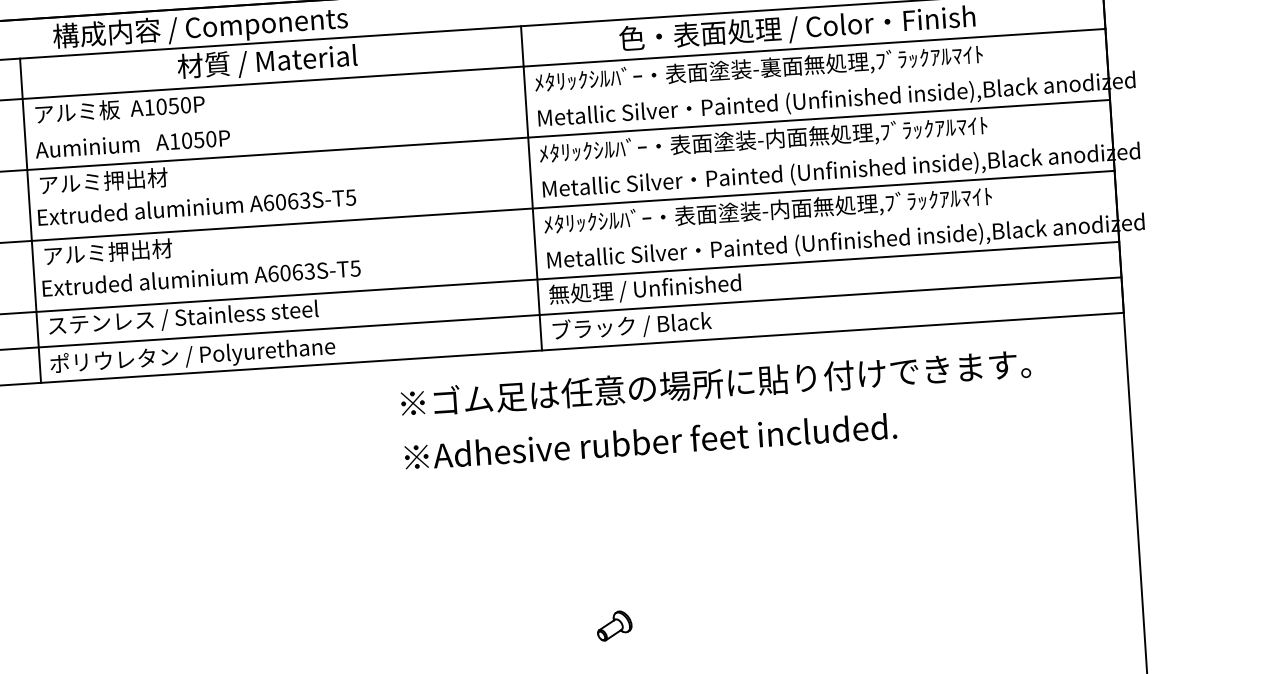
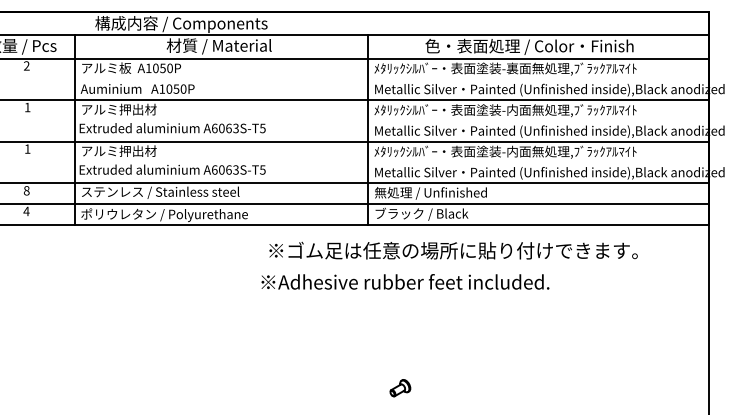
text: (715, 383) -> (453, 250), moved
text: (650, 440) -> (405, 281), moved

